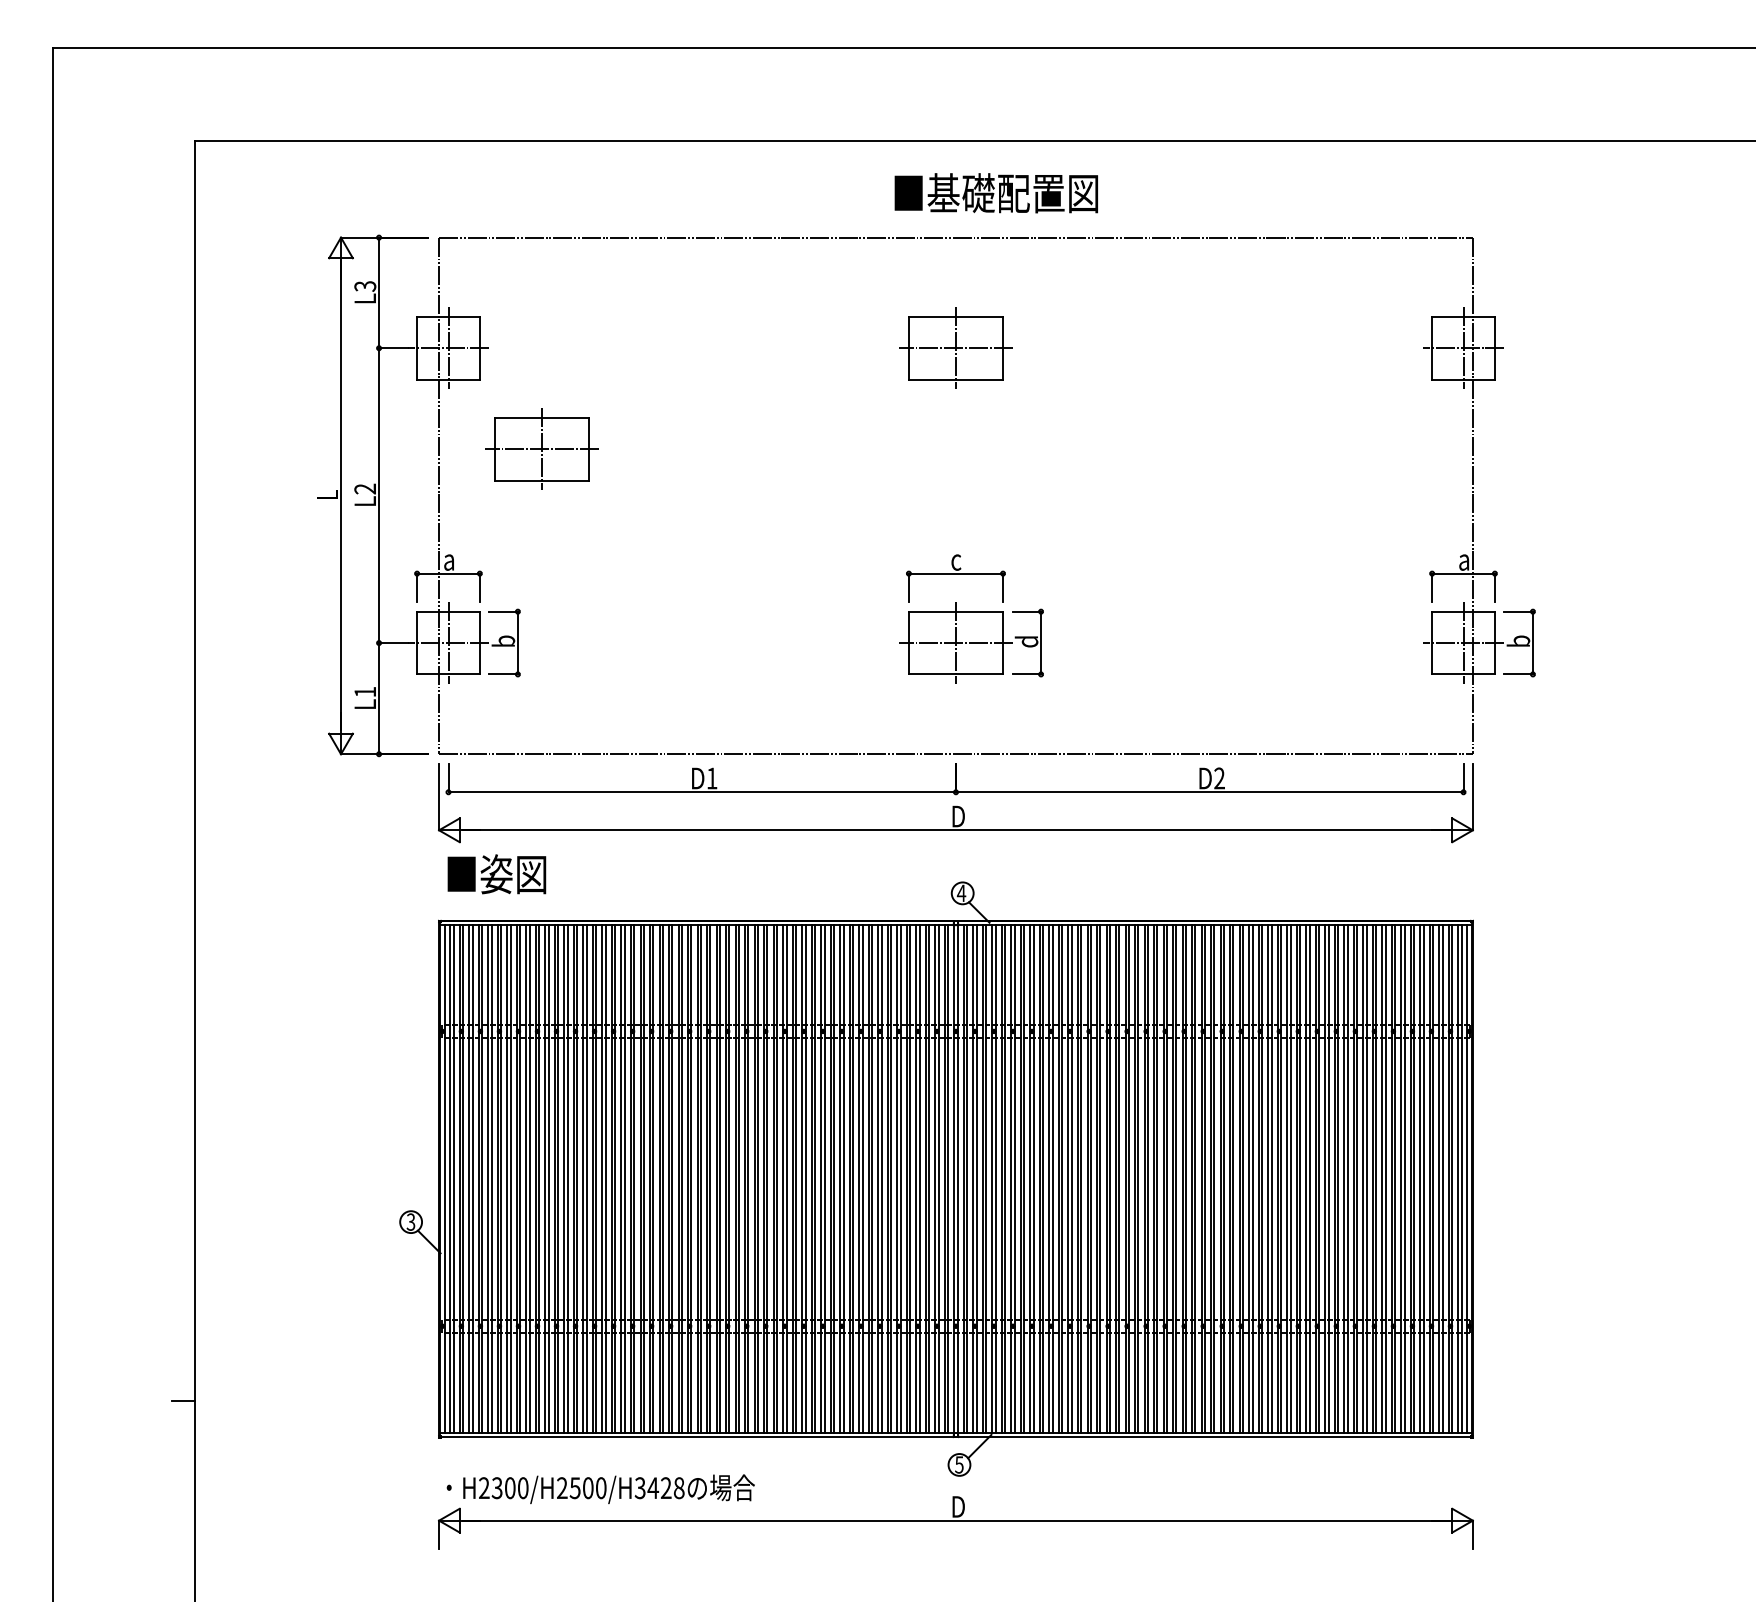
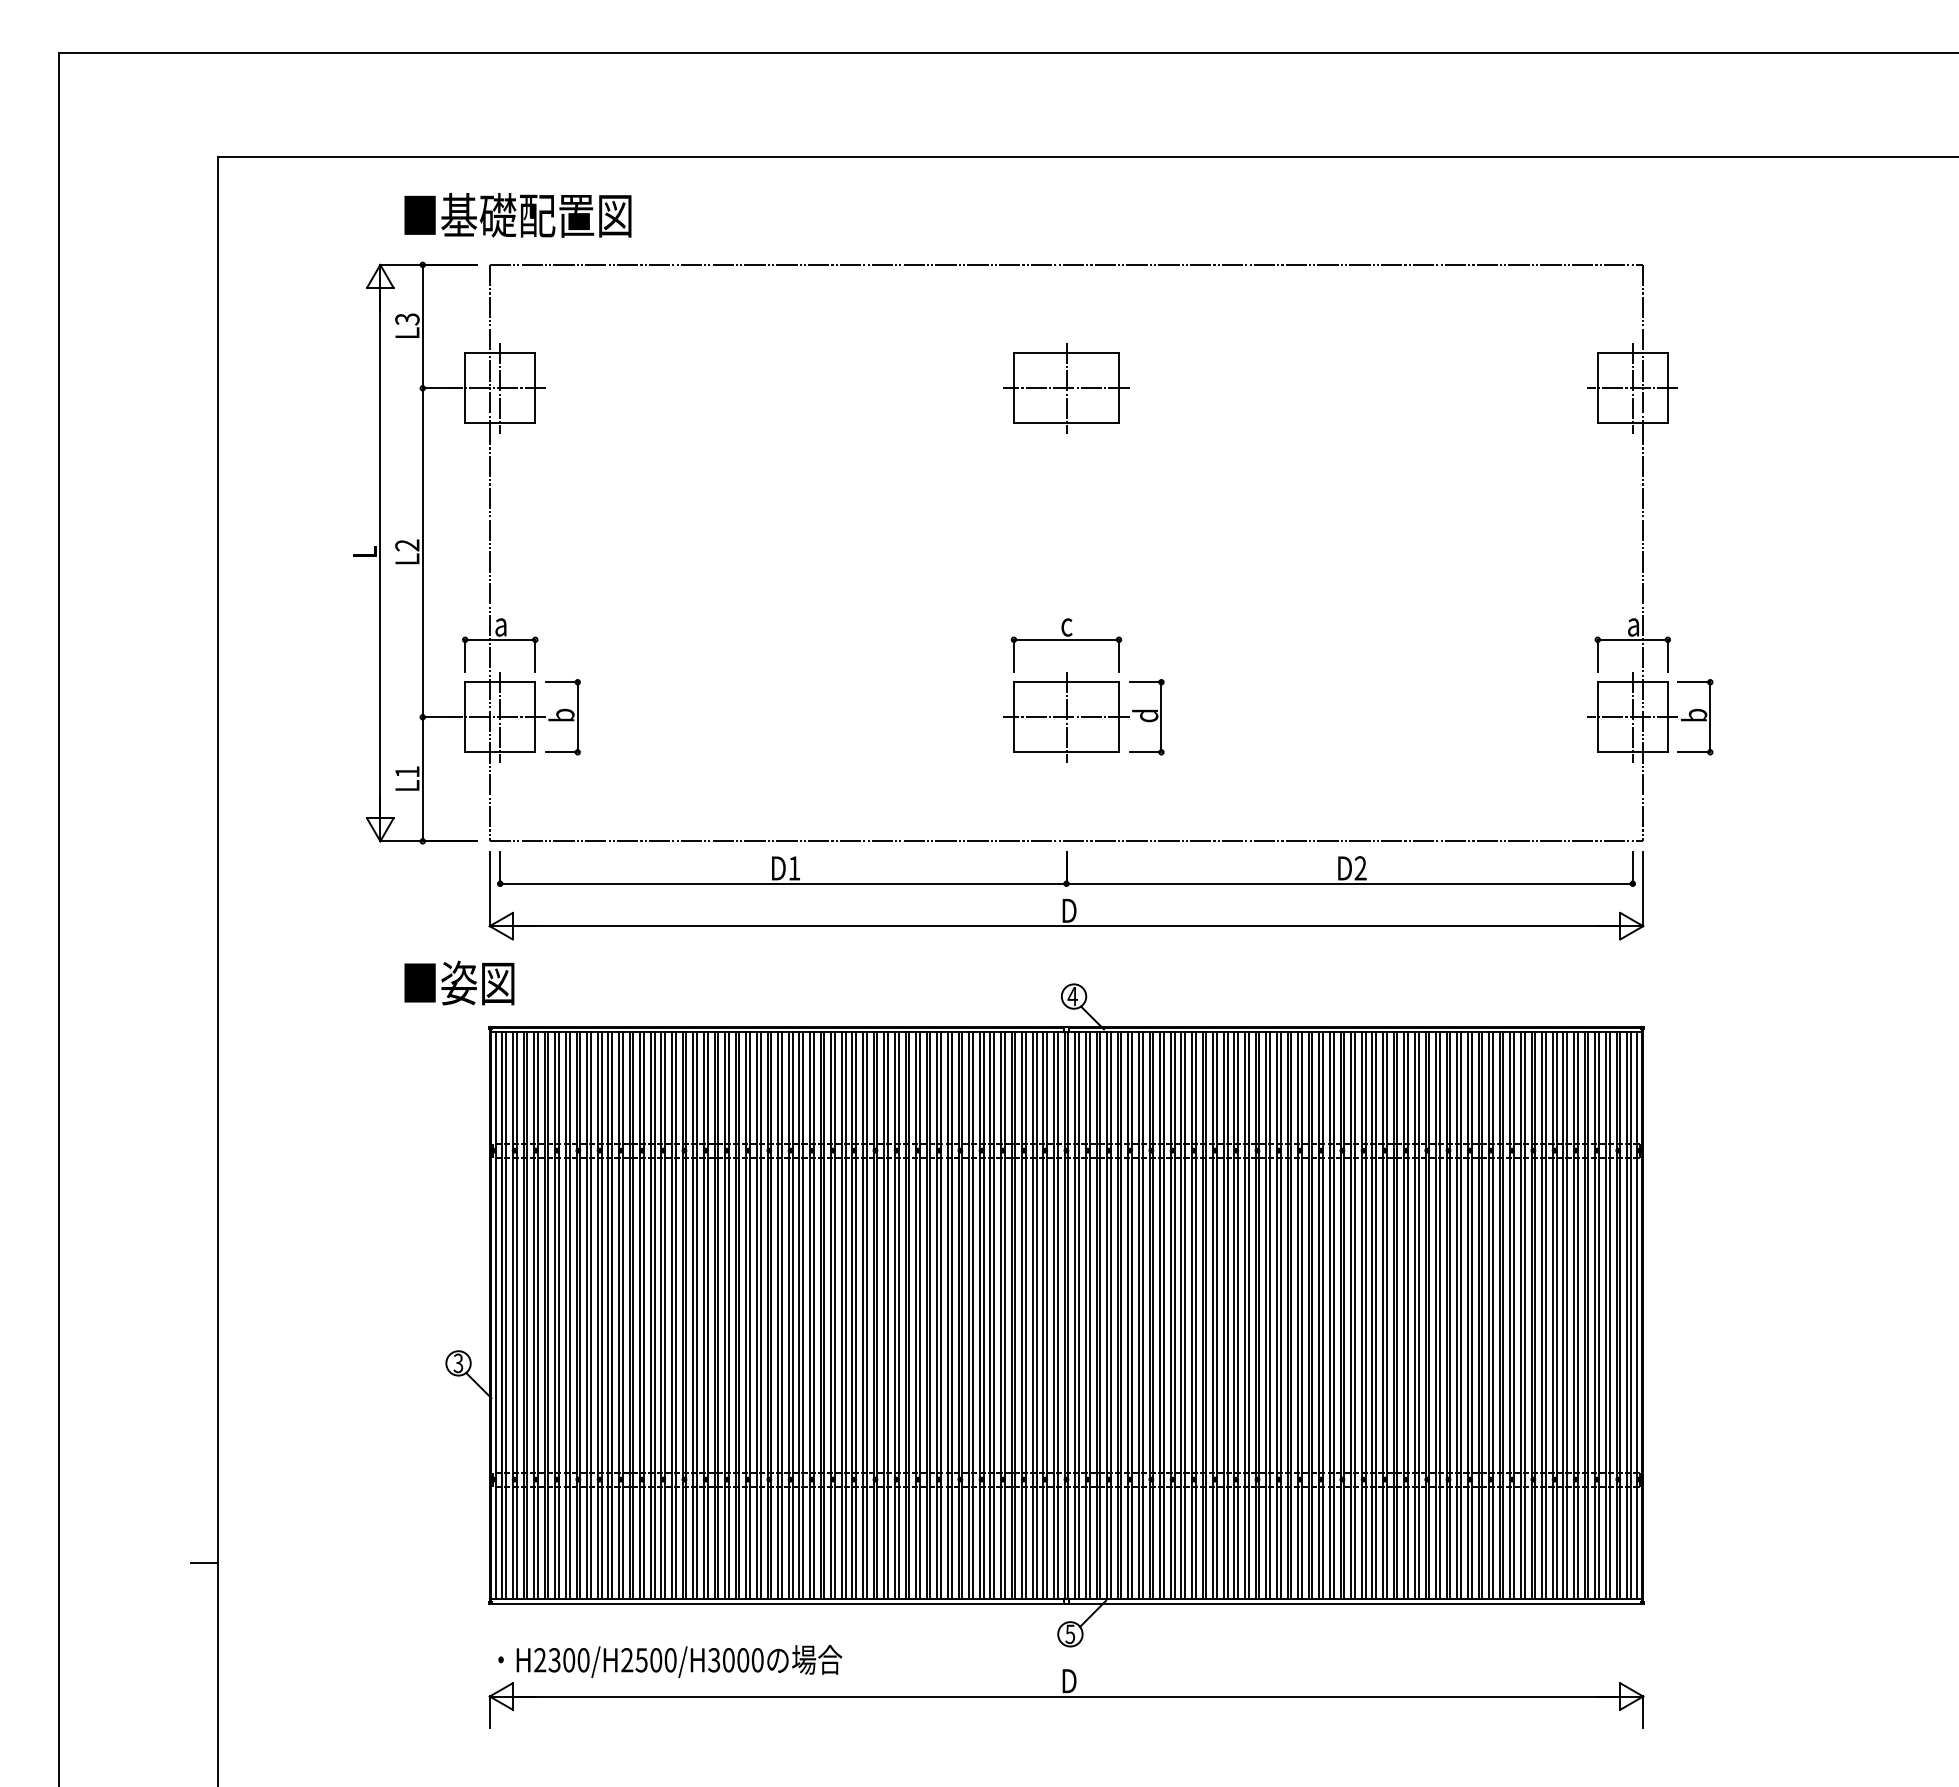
text: (995, 193) -> (517, 215), moved
part: (541, 448) -> (604, 500), removed
text: (496, 874) -> (458, 983), moved
text: (665, 1488) -> (742, 1660), H2300/H2500/H3428 -> H2300/H2500/H3000

